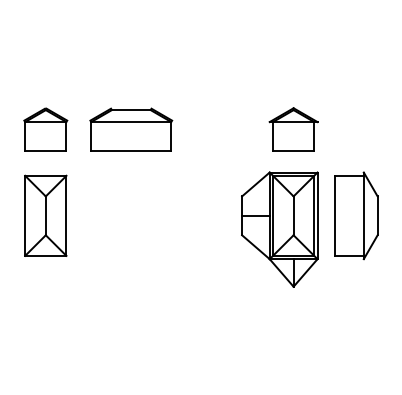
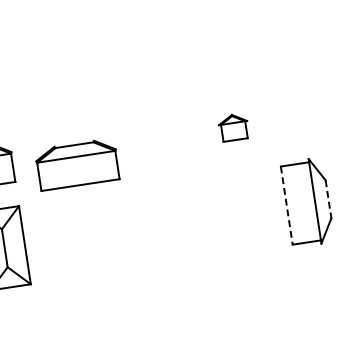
part: (131, 129) -> (77, 164), moved
part: (293, 129) -> (233, 127), size x0.6
line: (334, 216) -> (286, 206), solid -> dashed
line: (377, 216) -> (328, 199), solid -> dashed
part: (279, 229) -> (234, 227), removed

